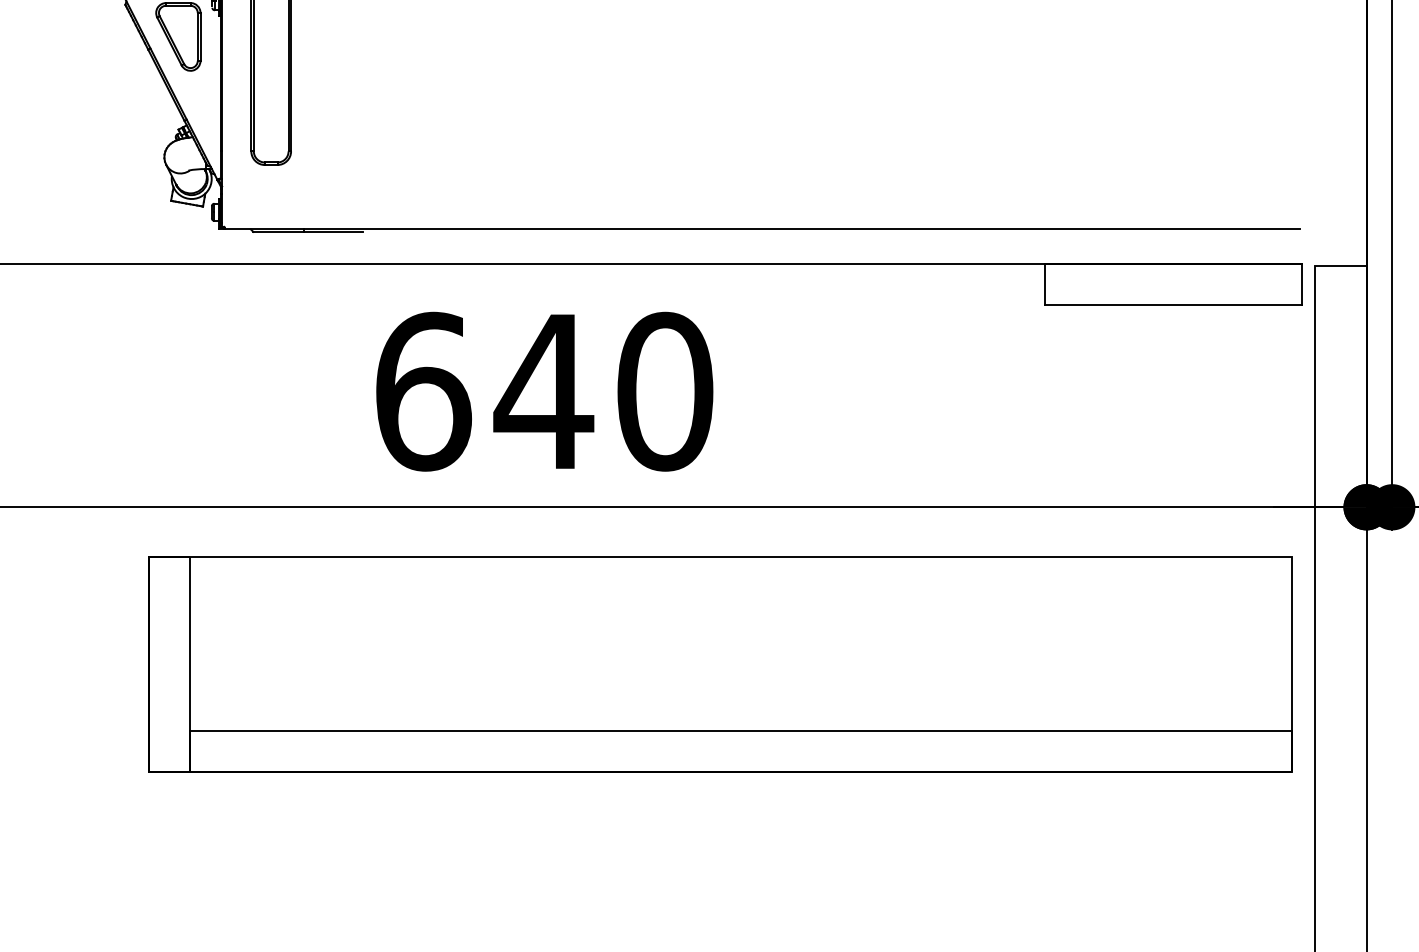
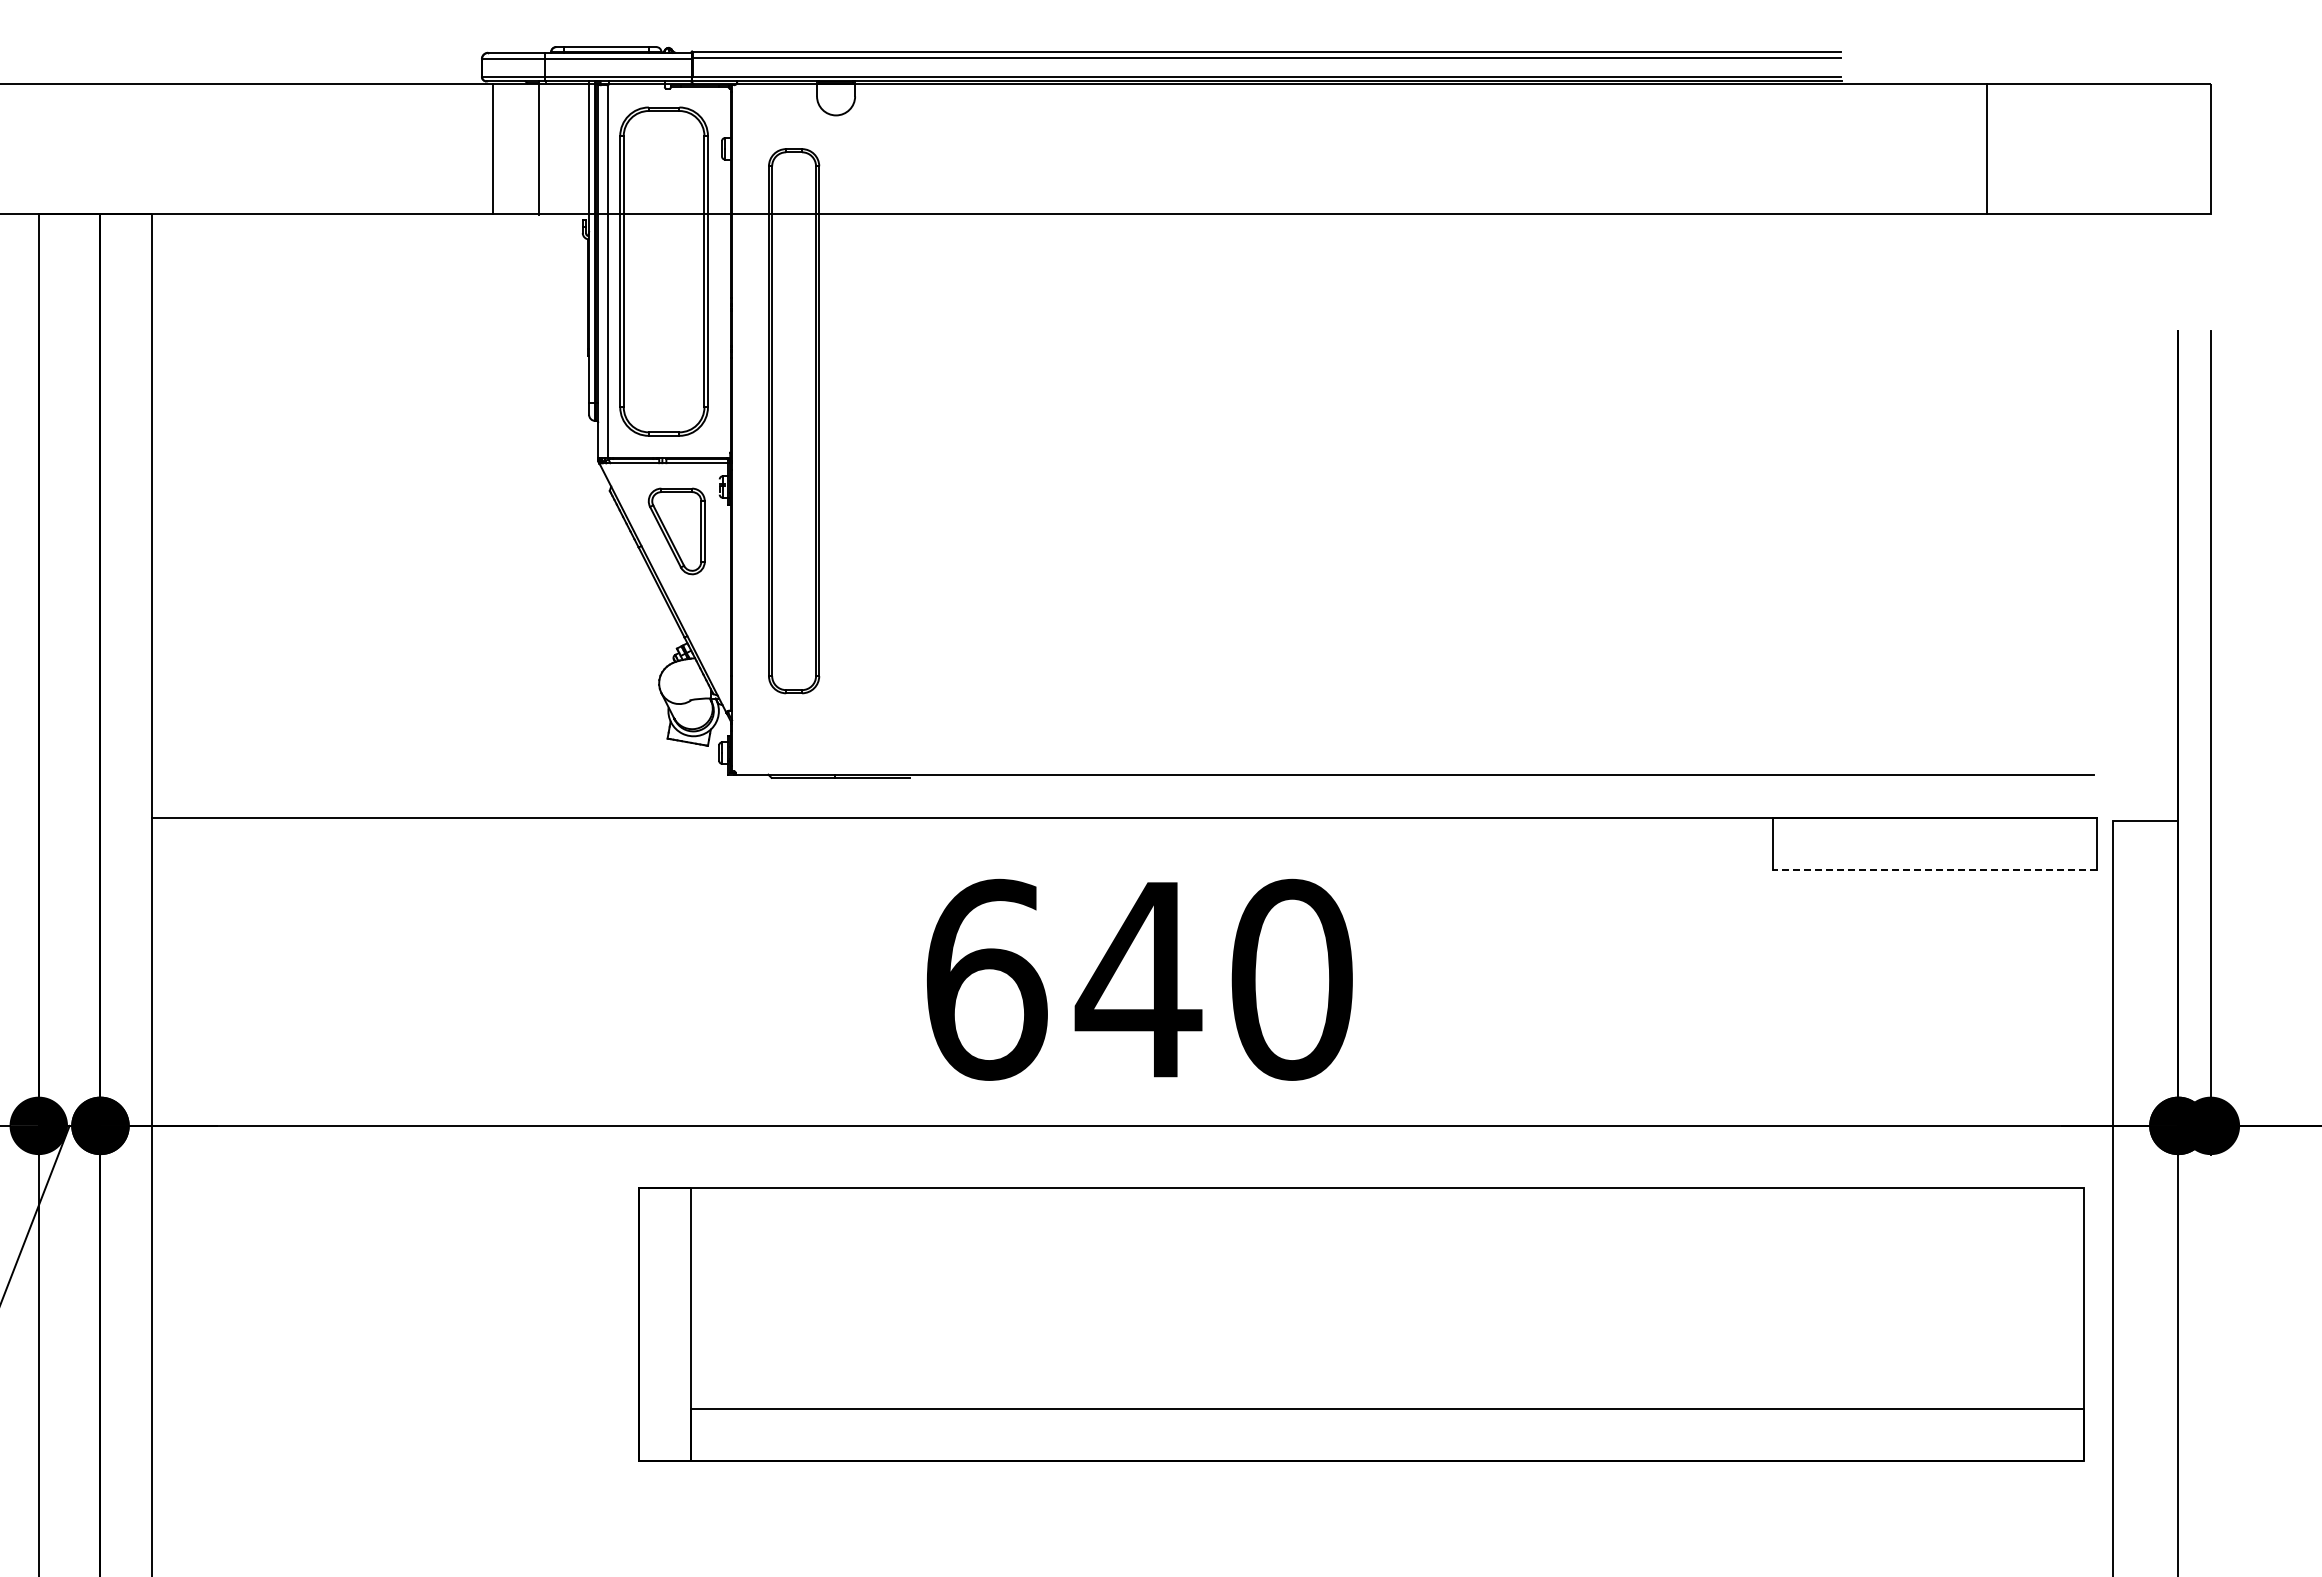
line: (1173, 305) -> (1934, 870), solid -> dashed

